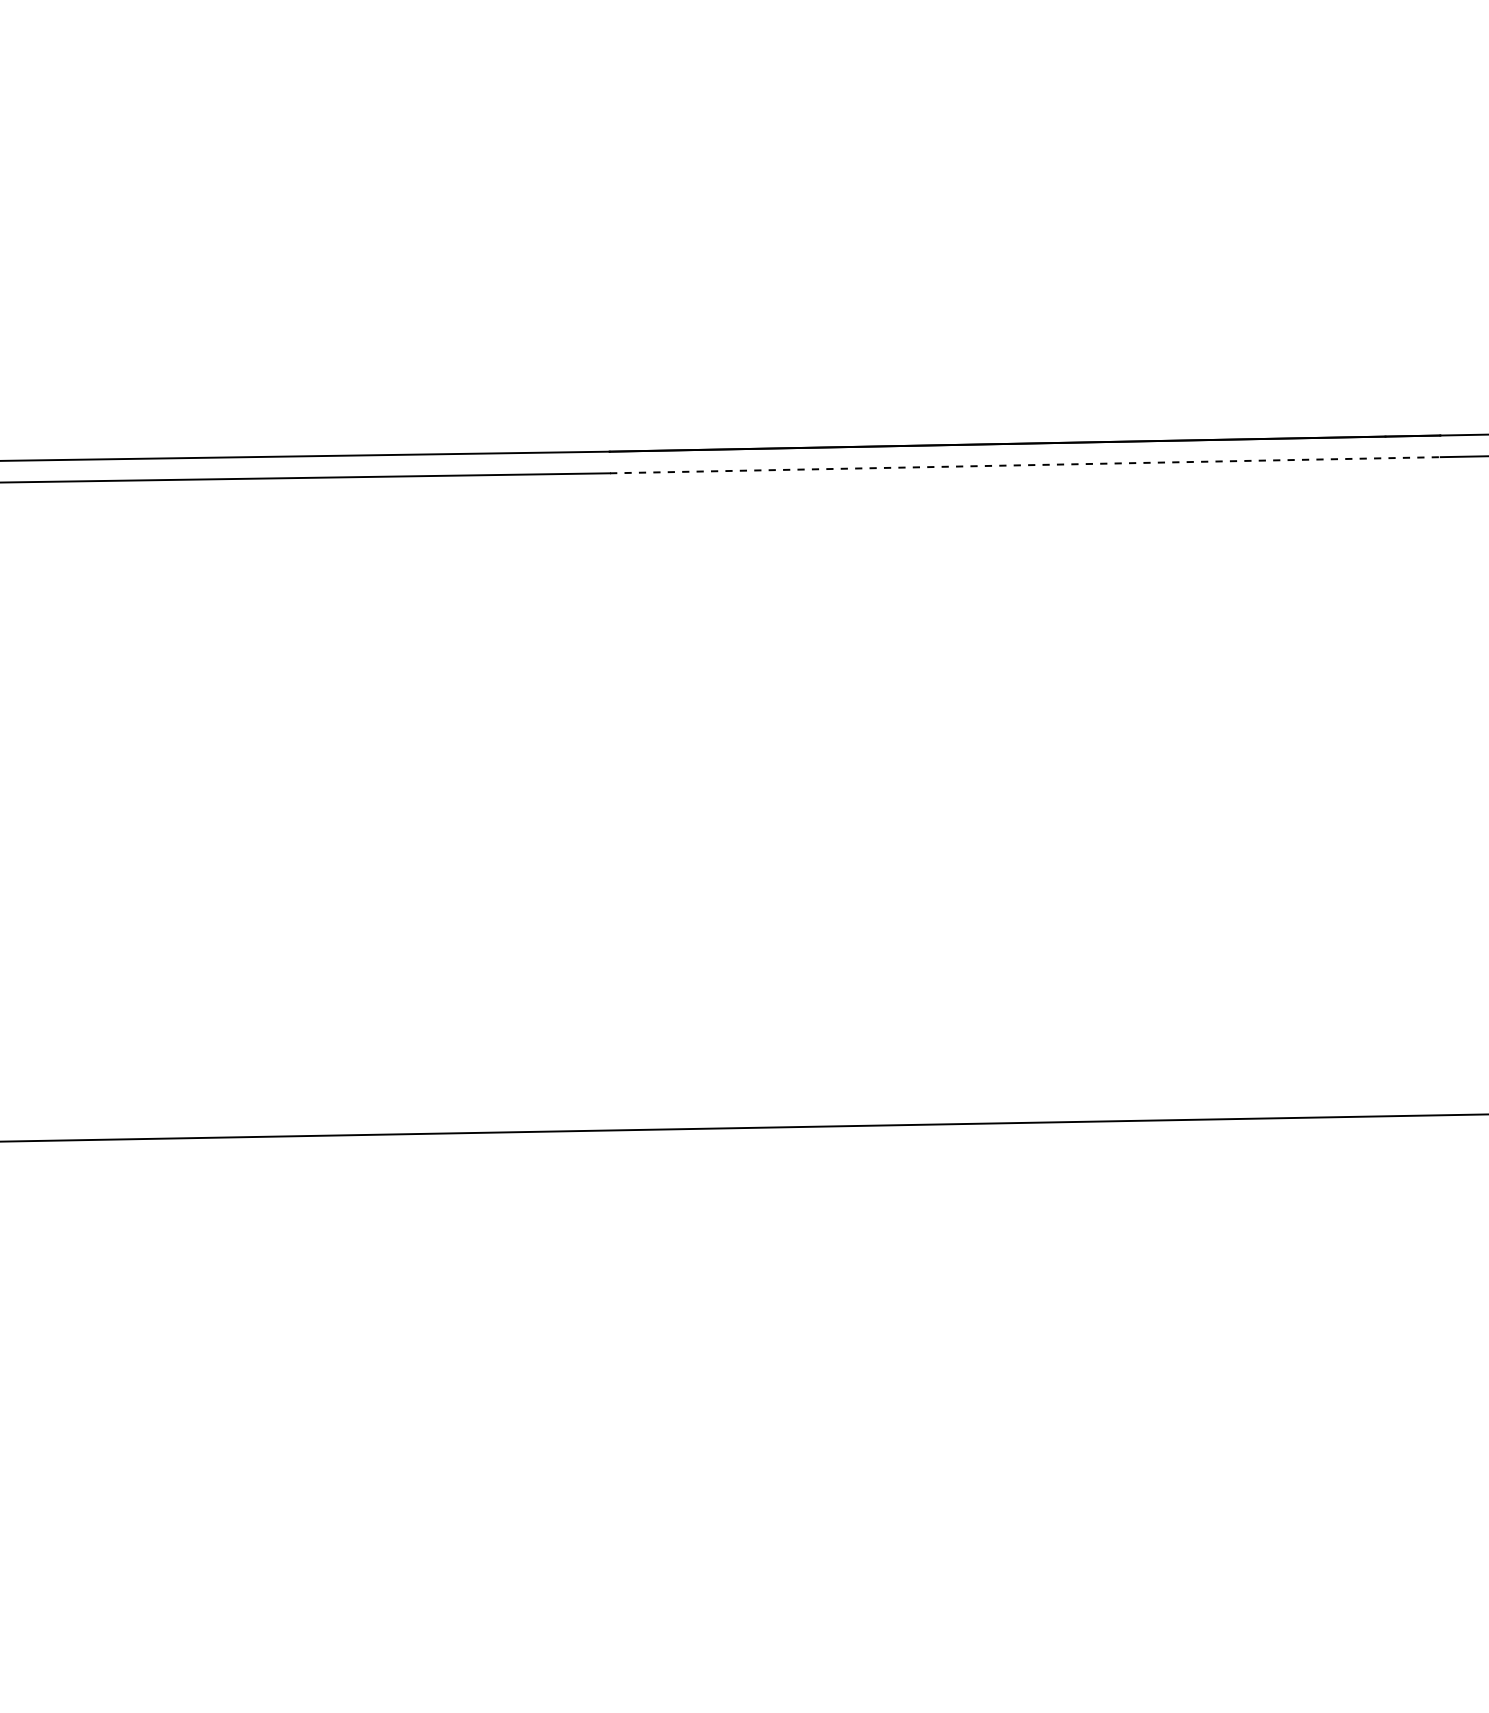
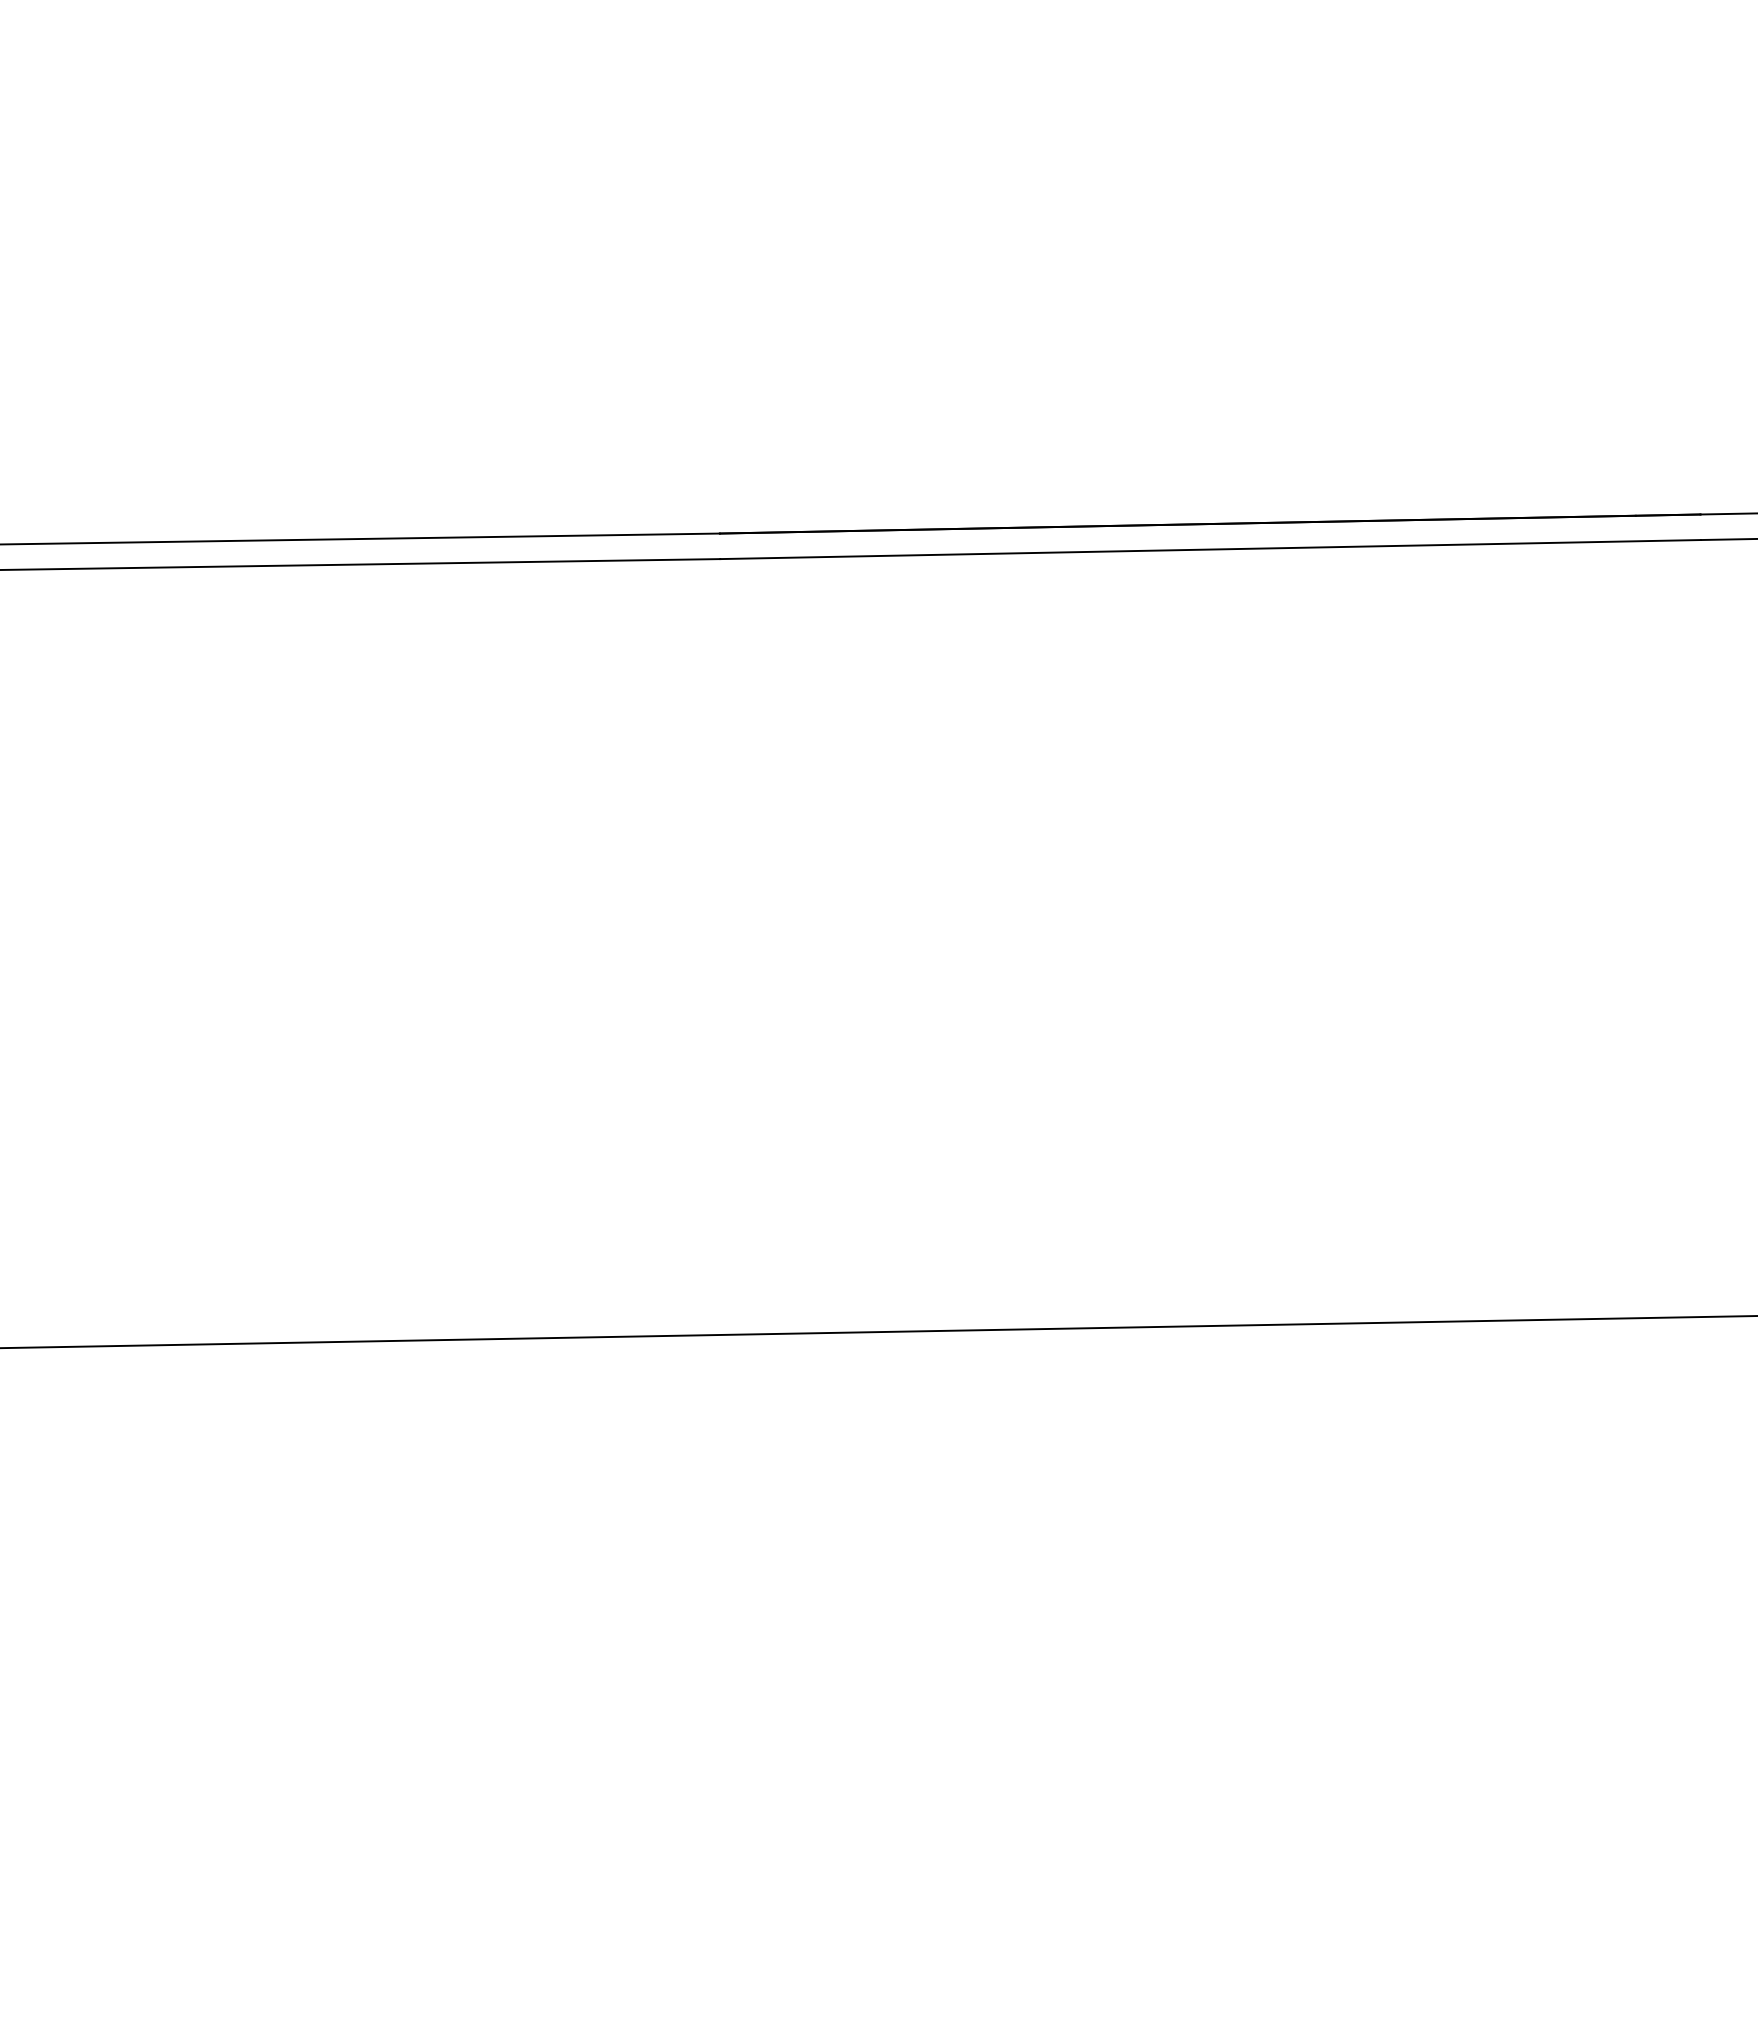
line: (1026, 465) -> (1211, 549), dashed -> solid

